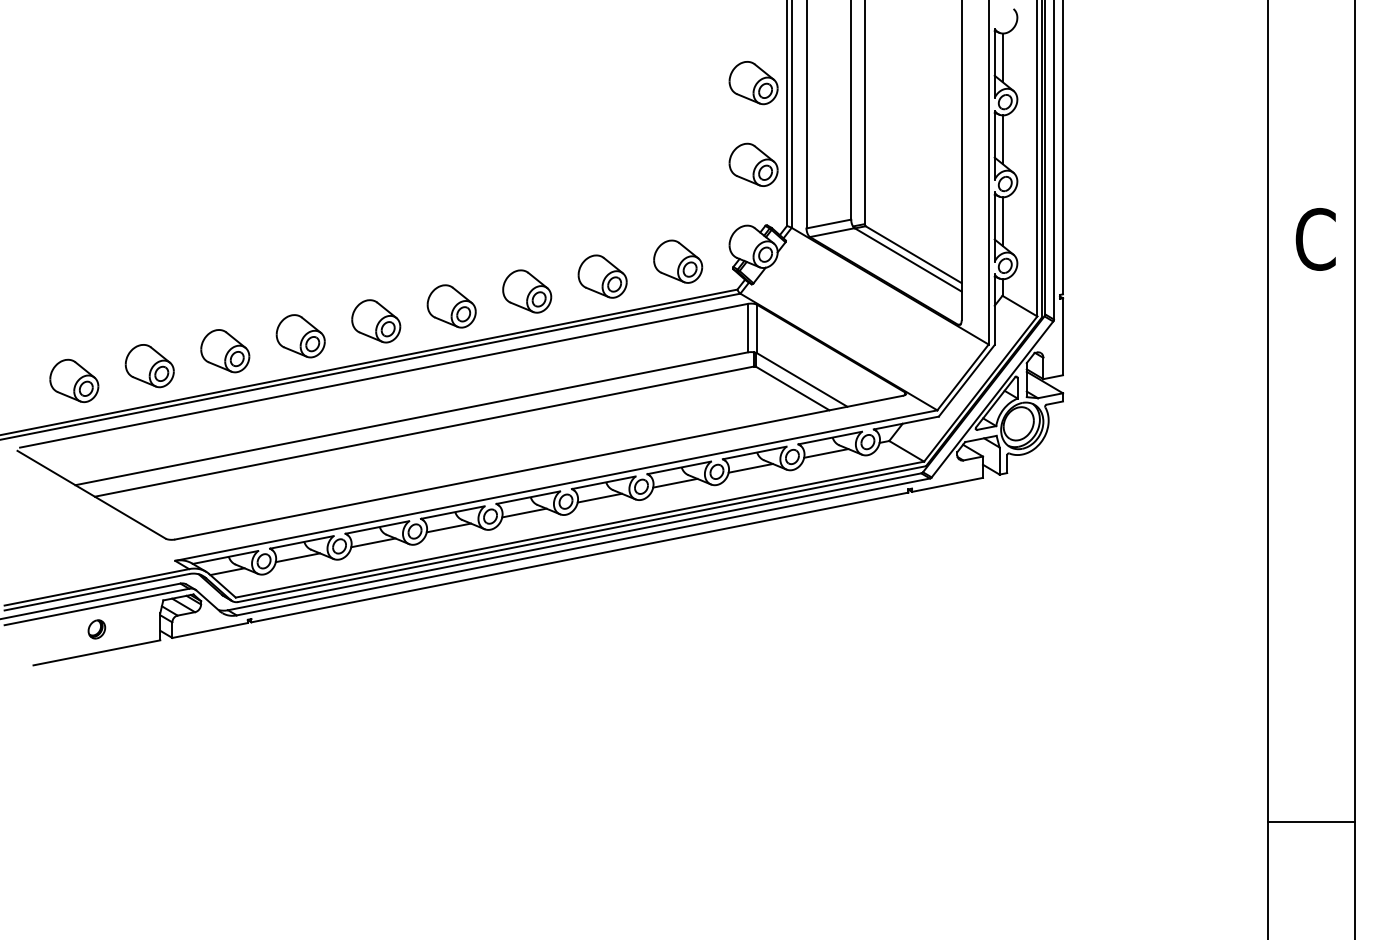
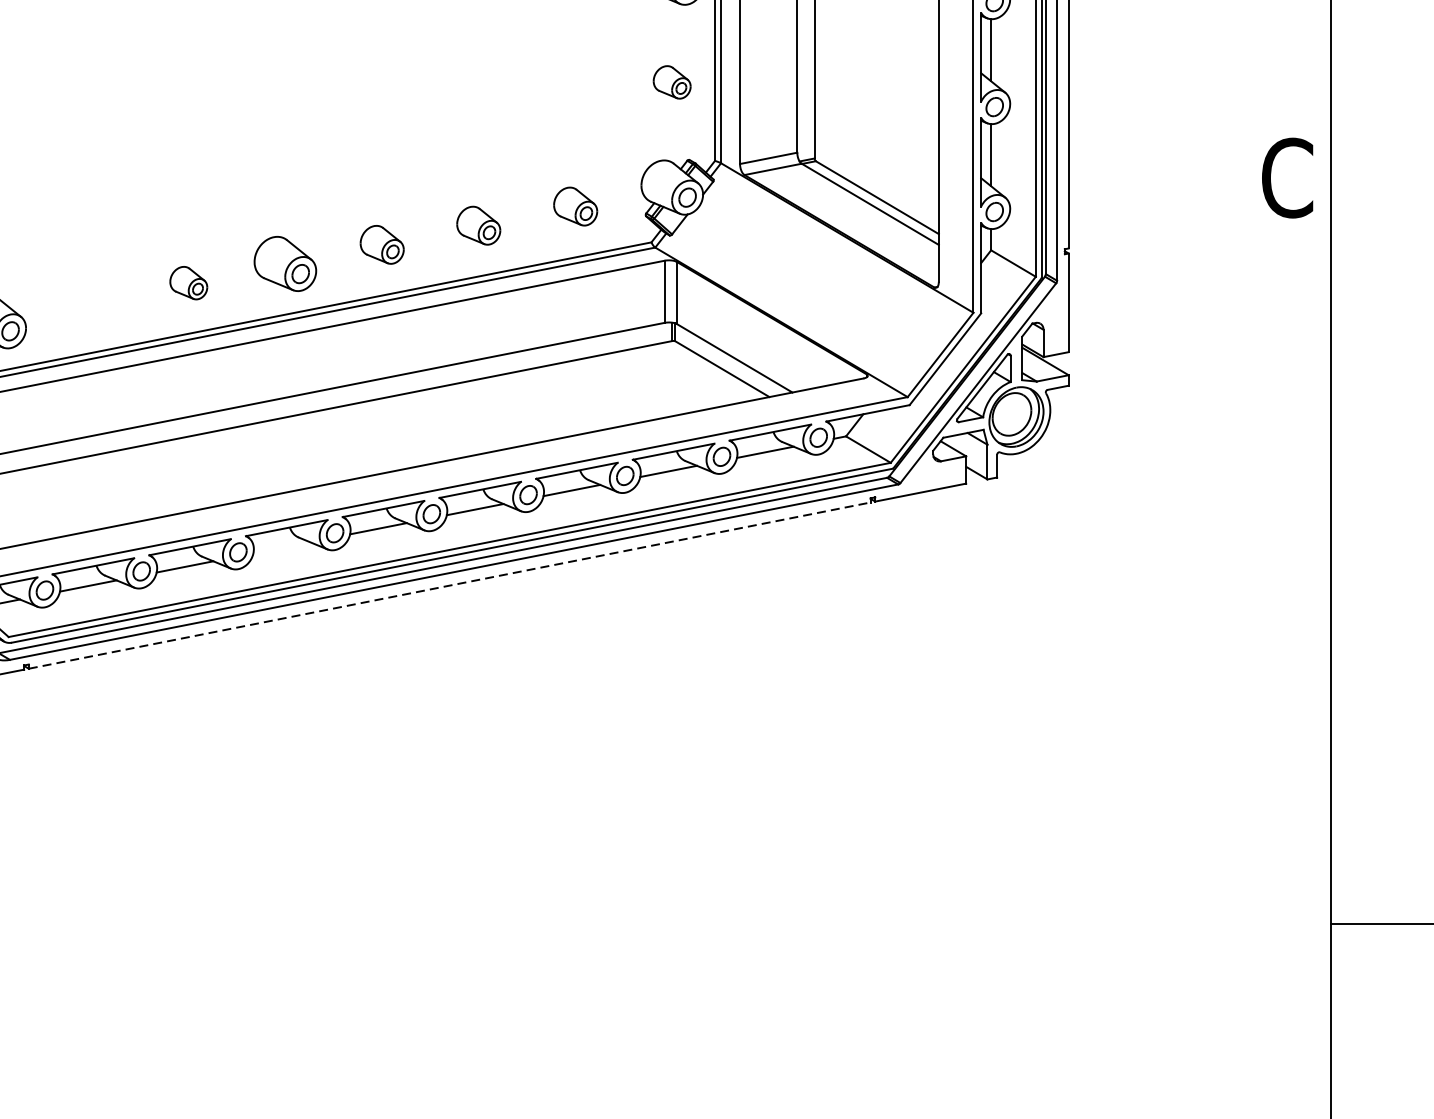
part: (753, 164) -> (672, 82), size x0.6
text: (1315, 239) -> (1287, 178), moved
part: (678, 261) -> (575, 206), size x0.7
part: (602, 276) -> (478, 225), size x0.7
part: (527, 291) -> (382, 244), size x0.7
part: (376, 321) -> (188, 283), size x0.6
part: (300, 336) -> (91, 302), removed
line: (448, 527) -> (281, 547), removed
line: (579, 557) -> (449, 585), solid -> dashed

